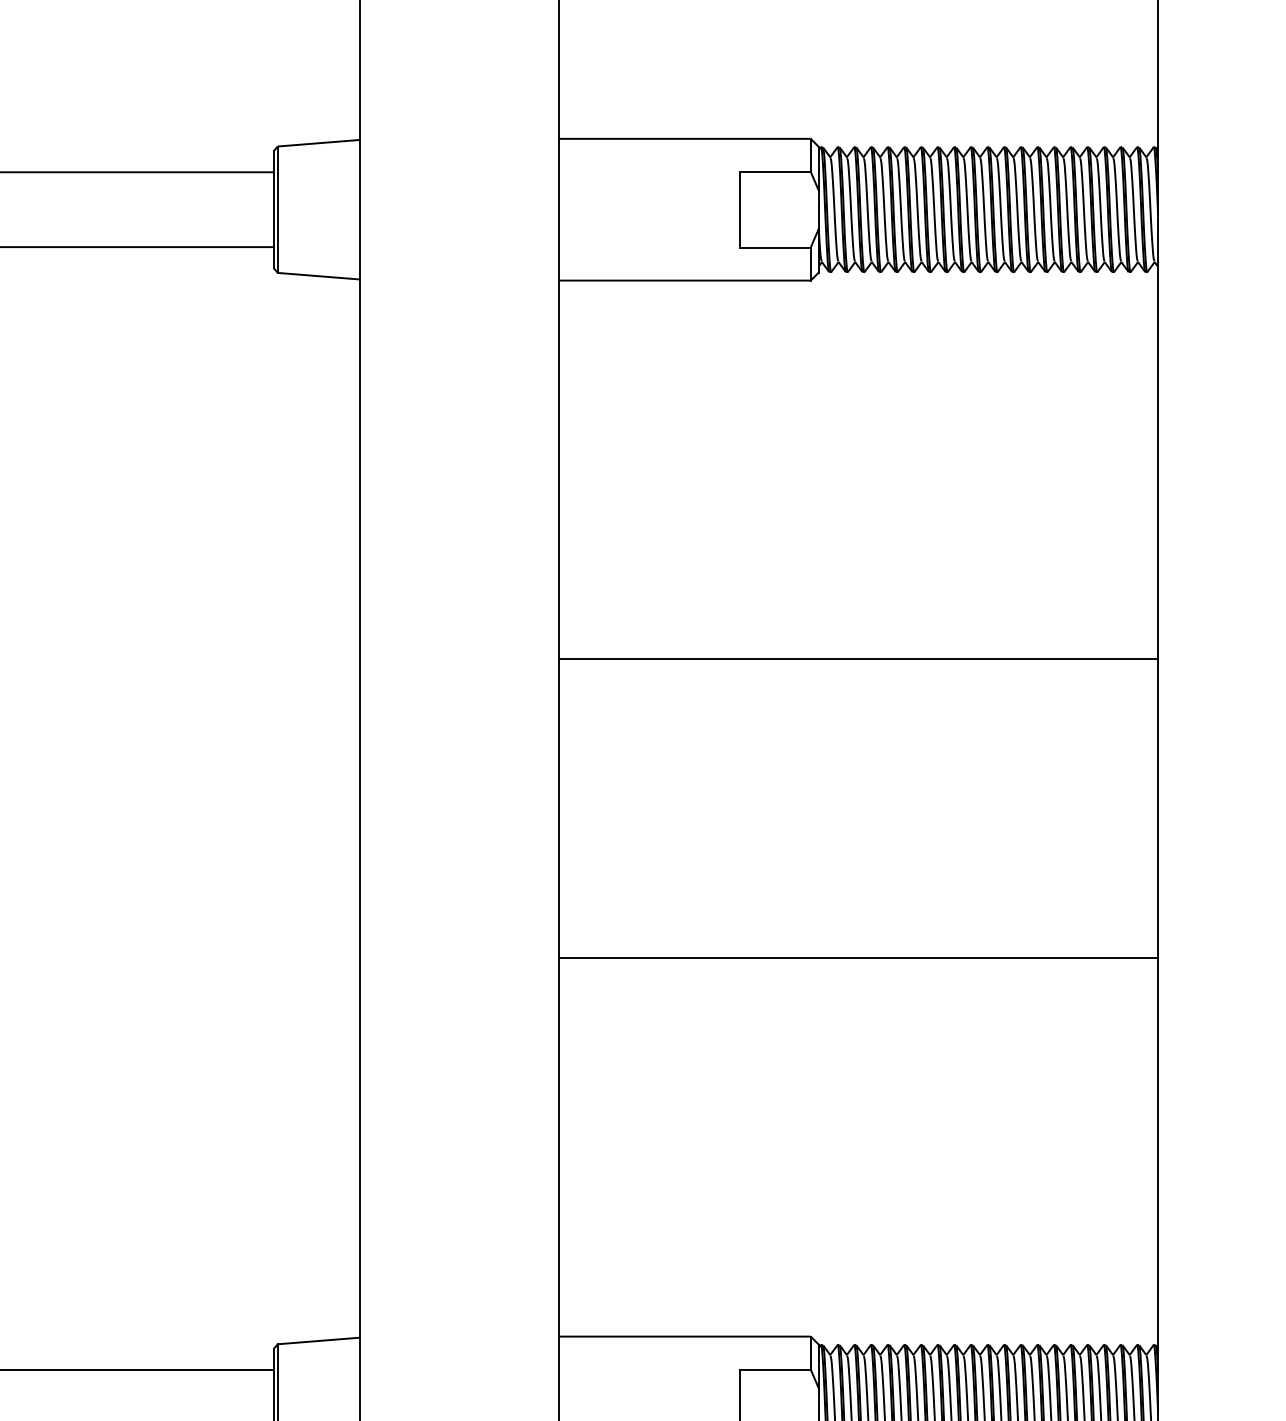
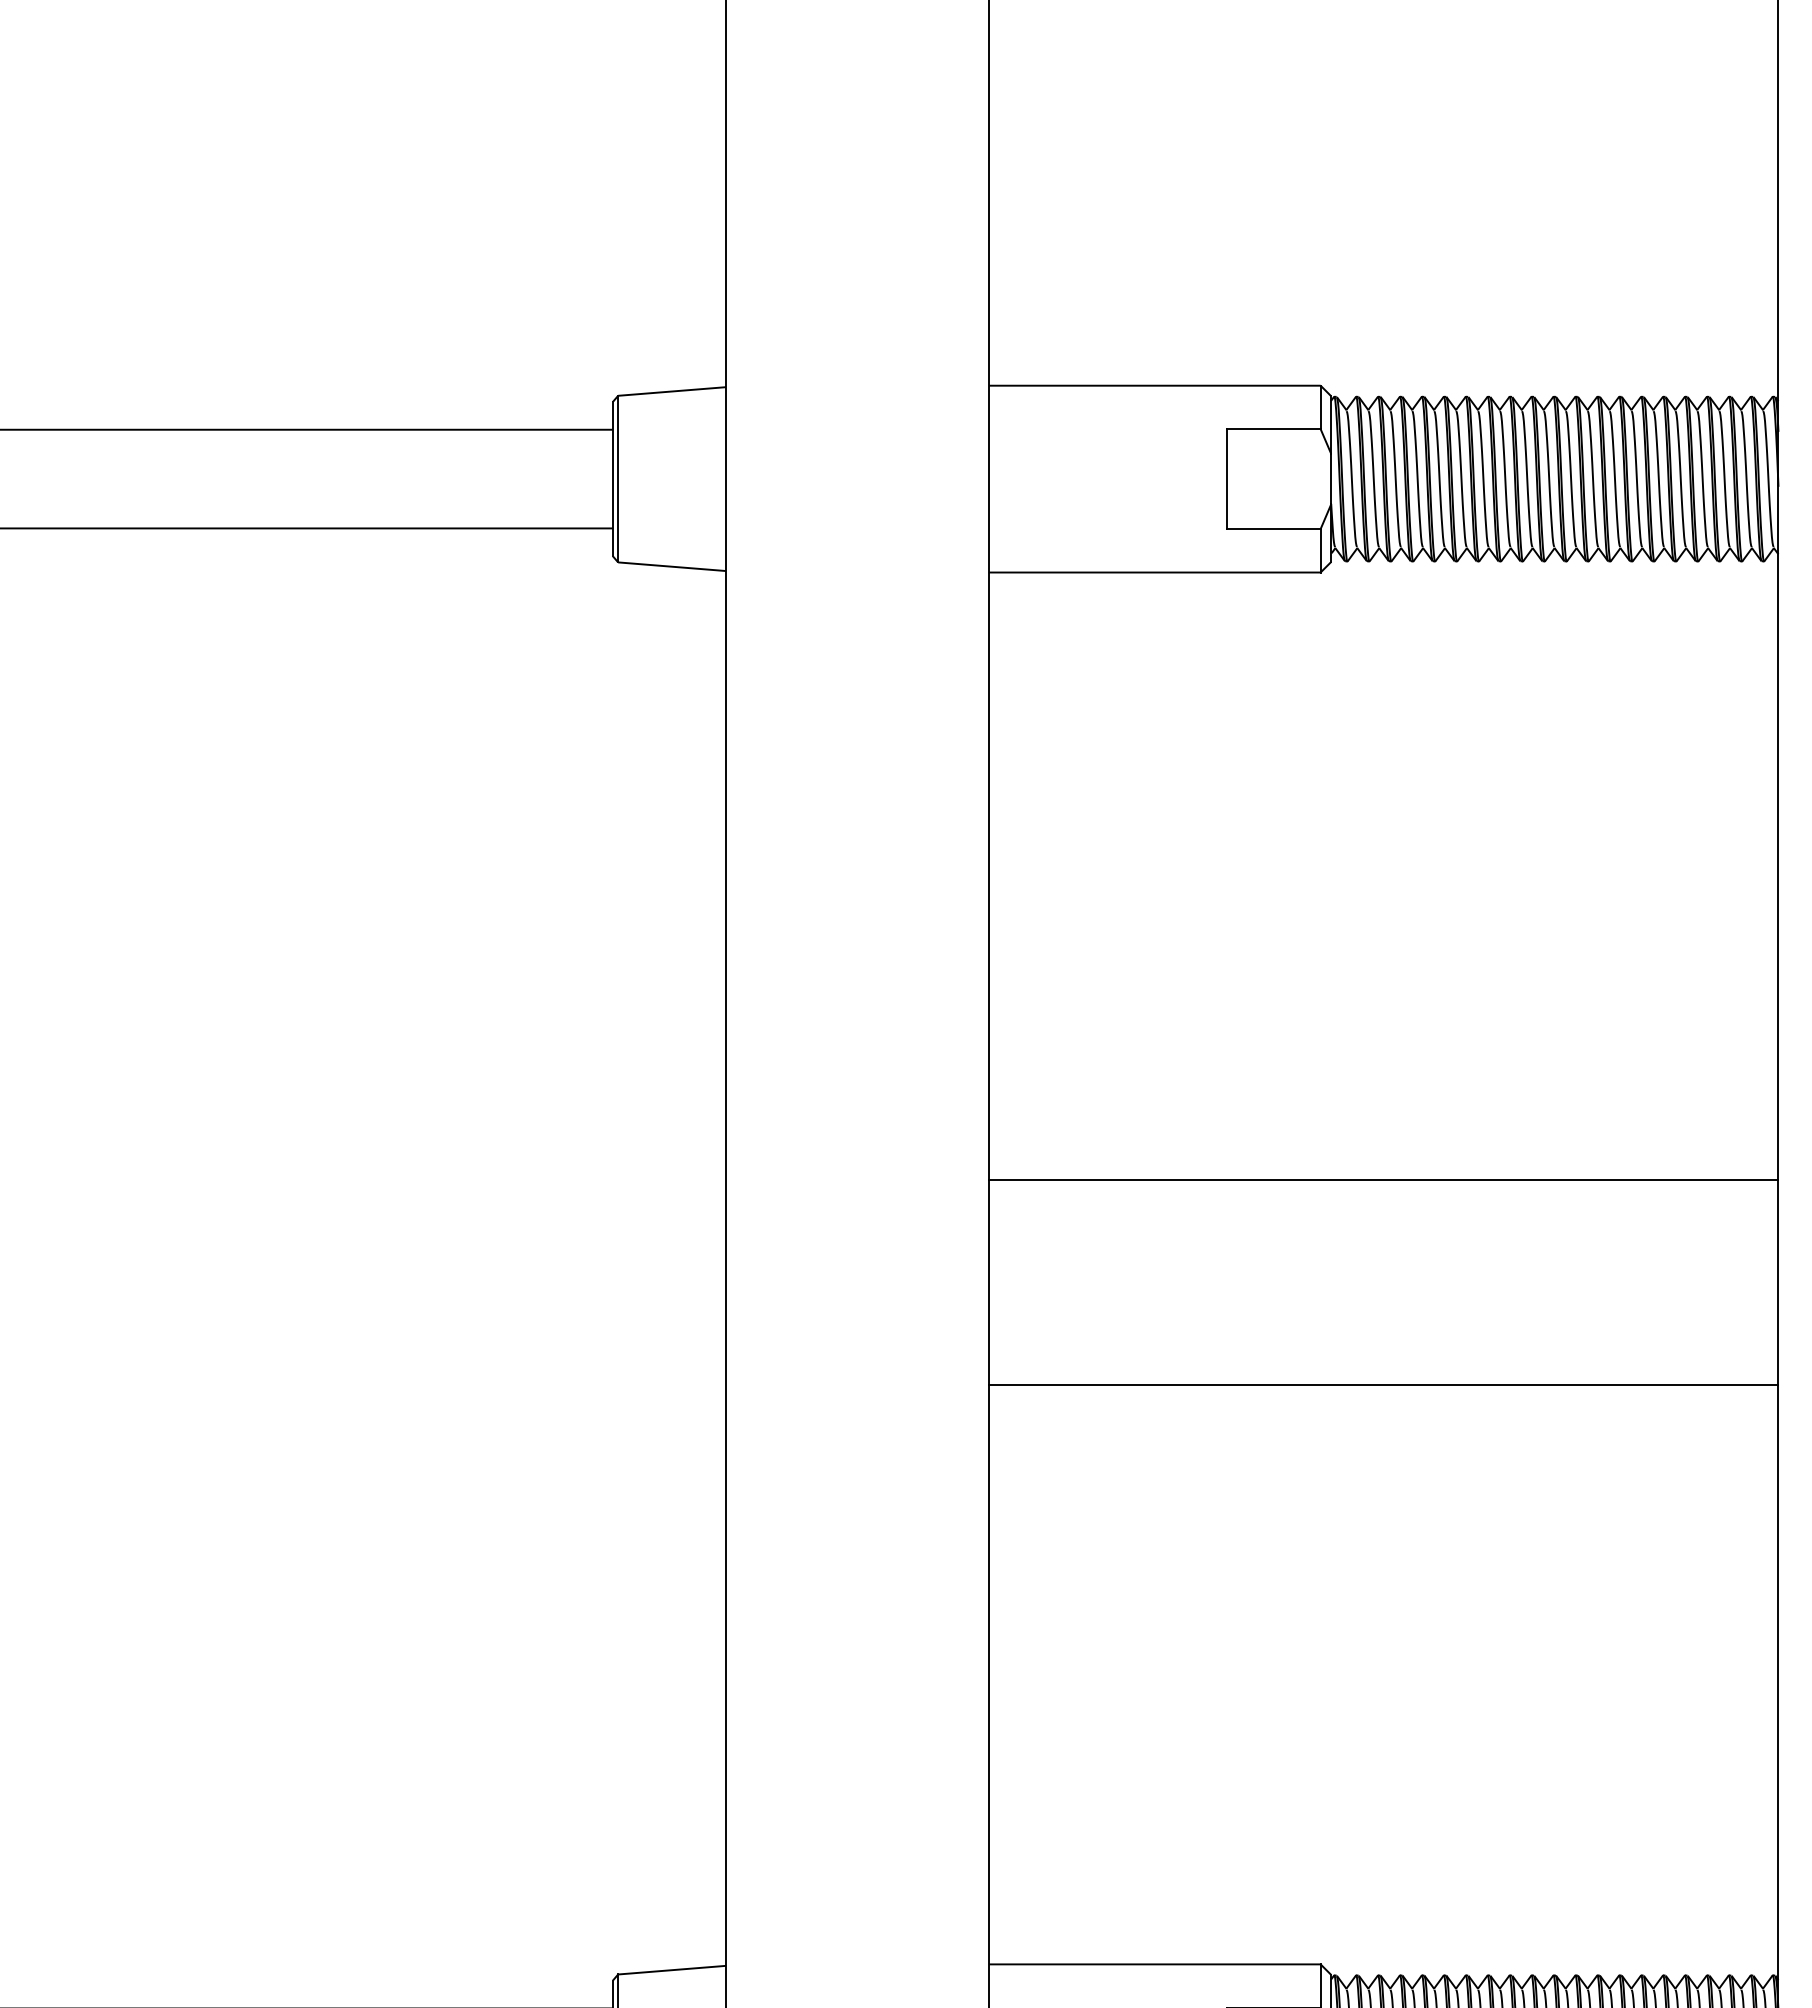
line: (858, 659) -> (1383, 1180), moved
line: (858, 958) -> (1383, 1384), moved

